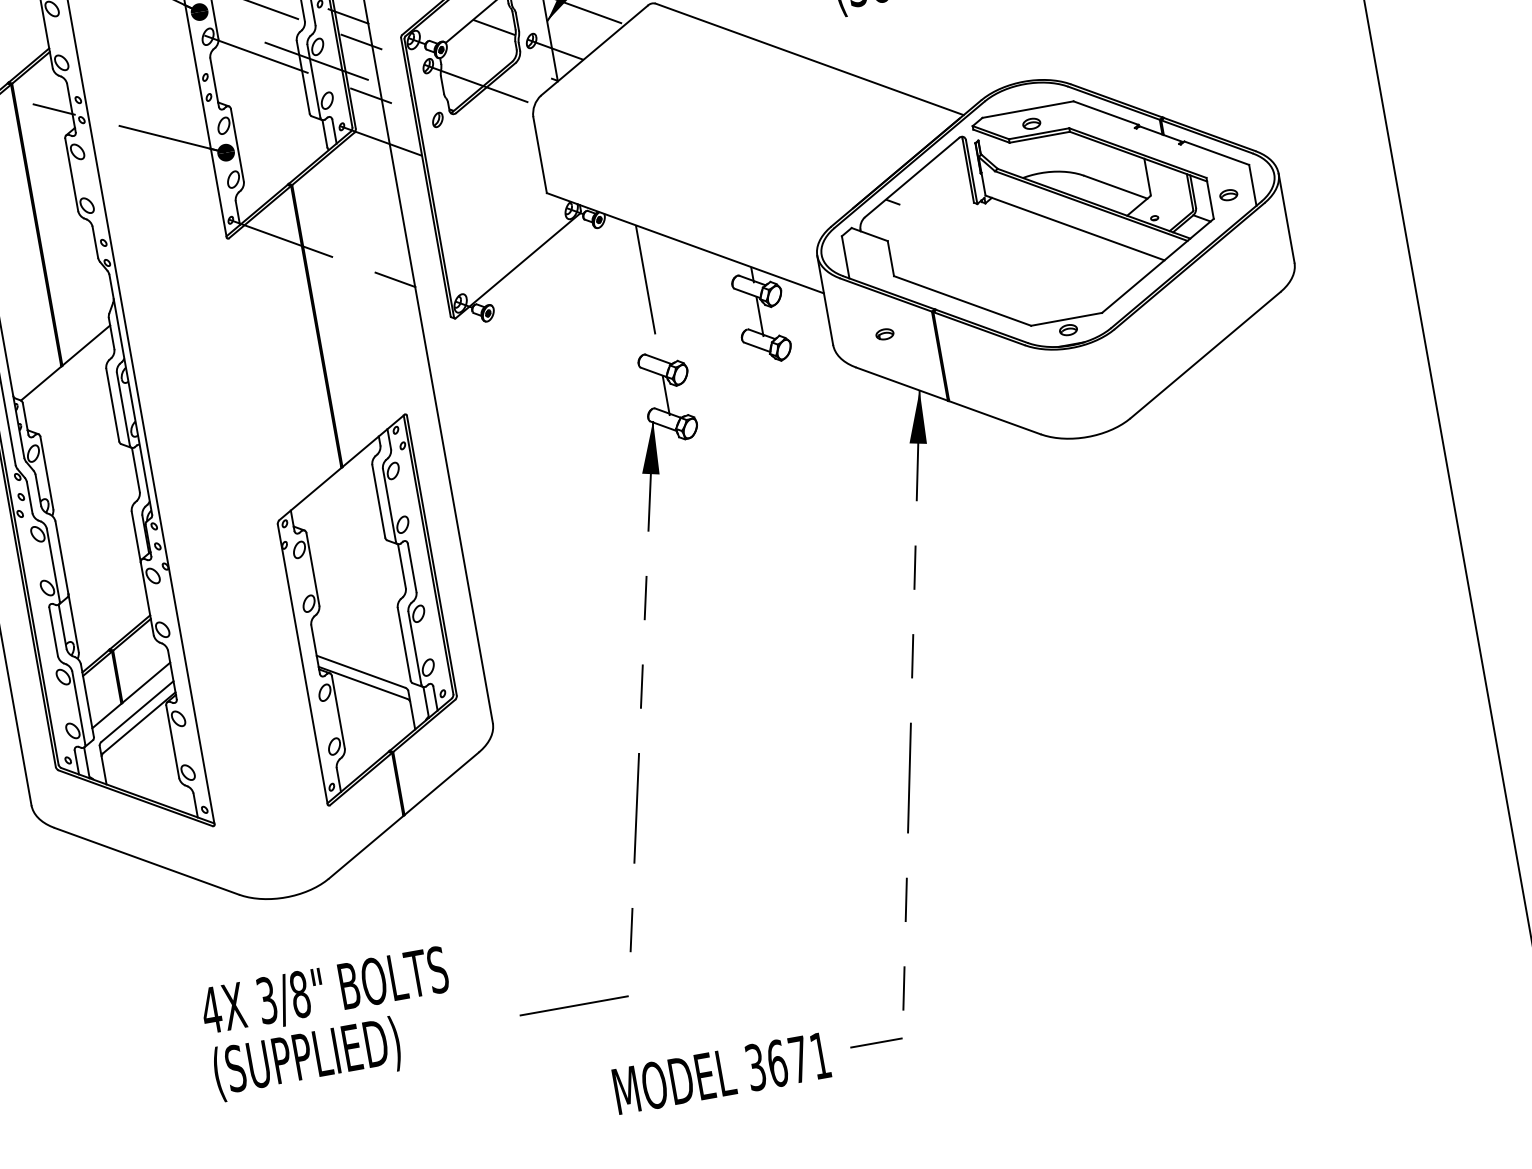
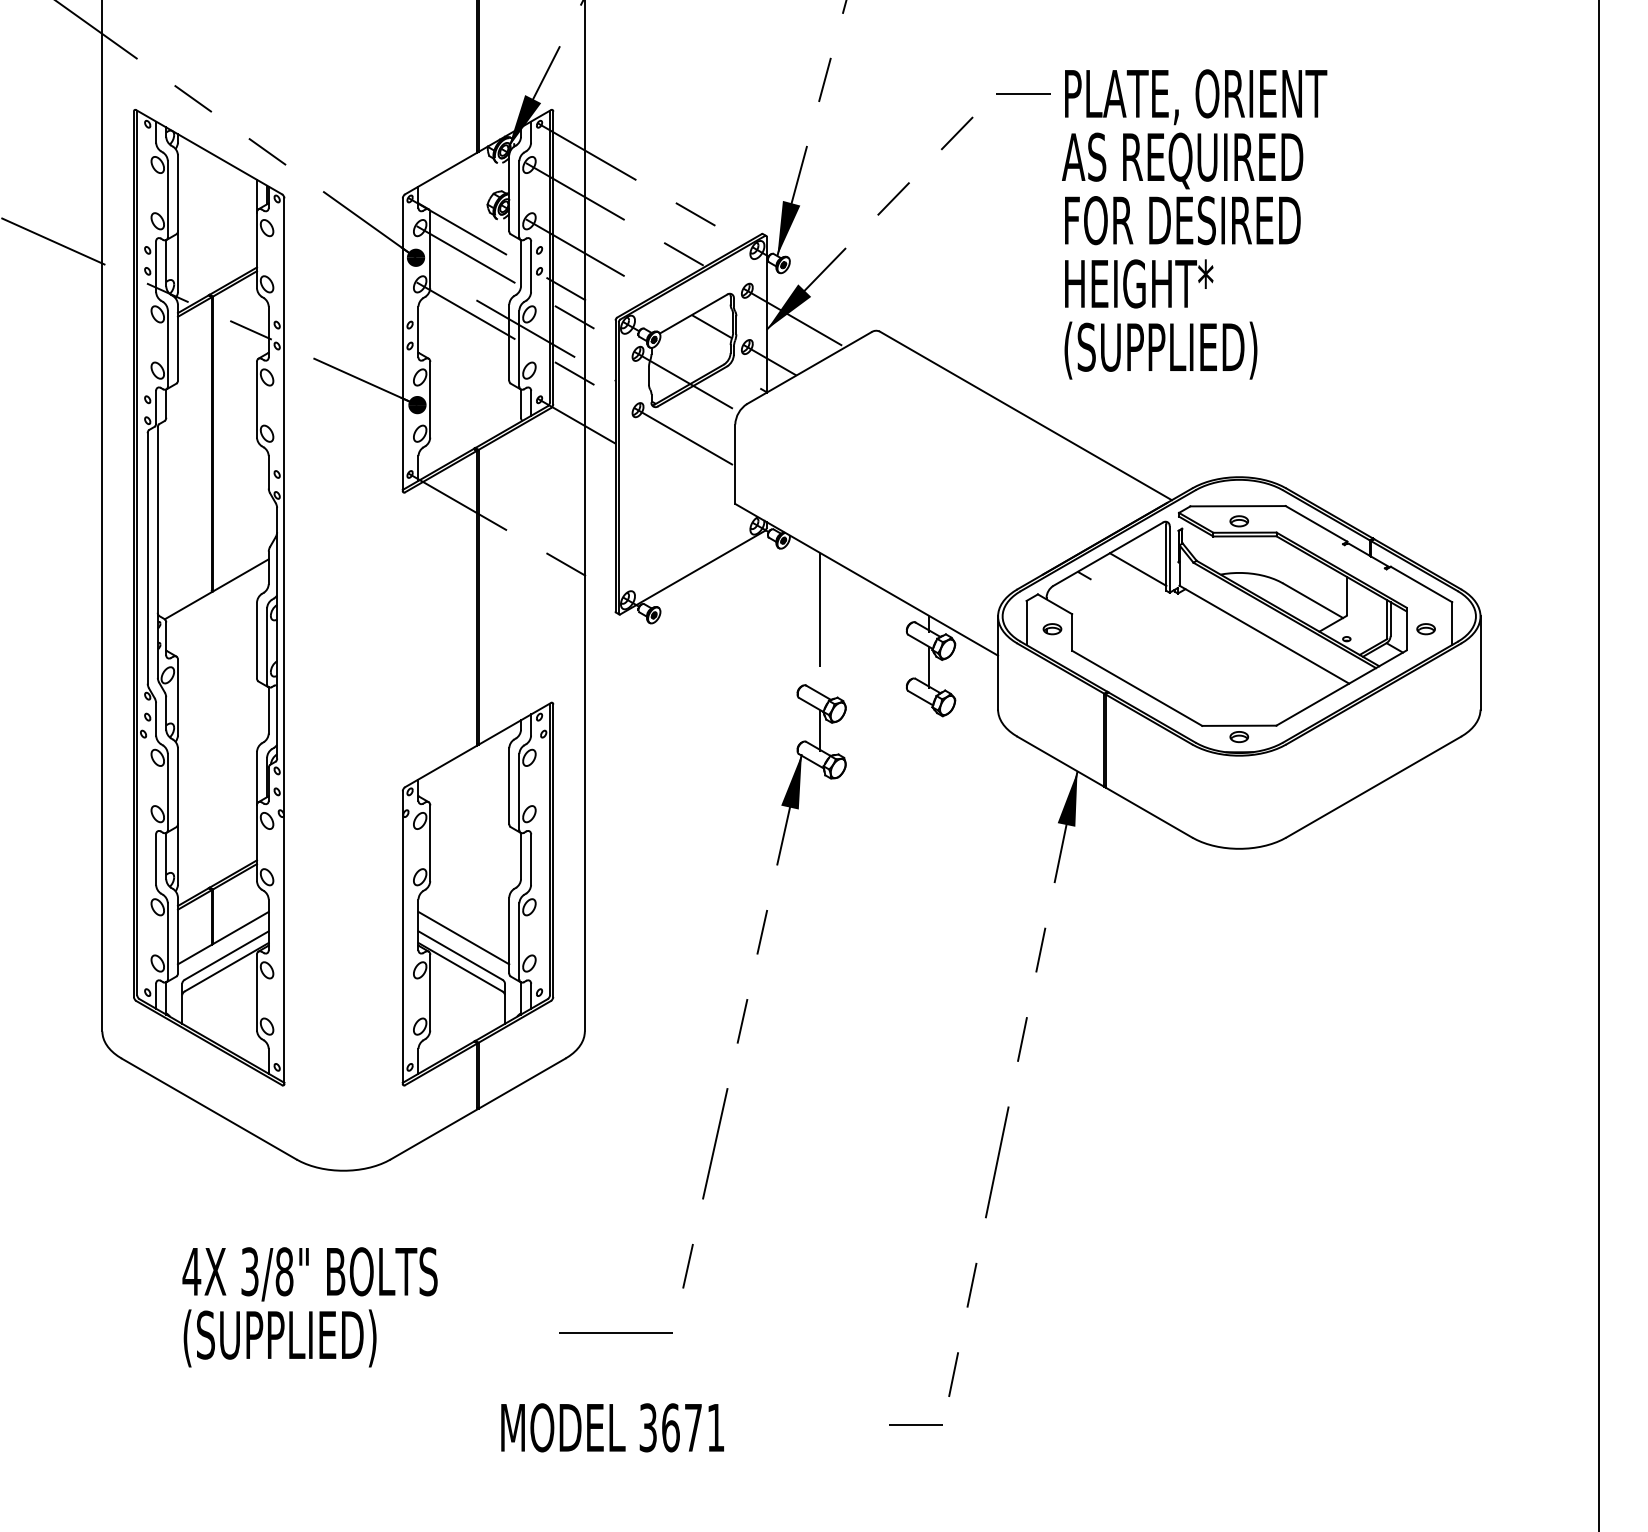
line: (486, 137) -> (684, 436), added
line: (942, 187) -> (1137, 569), added
part: (885, 334) -> (1052, 629), moved
line: (360, 653) -> (463, 937), added
text: (330, 1024) -> (309, 1307), moved
text: (721, 1073) -> (612, 1427), moved

